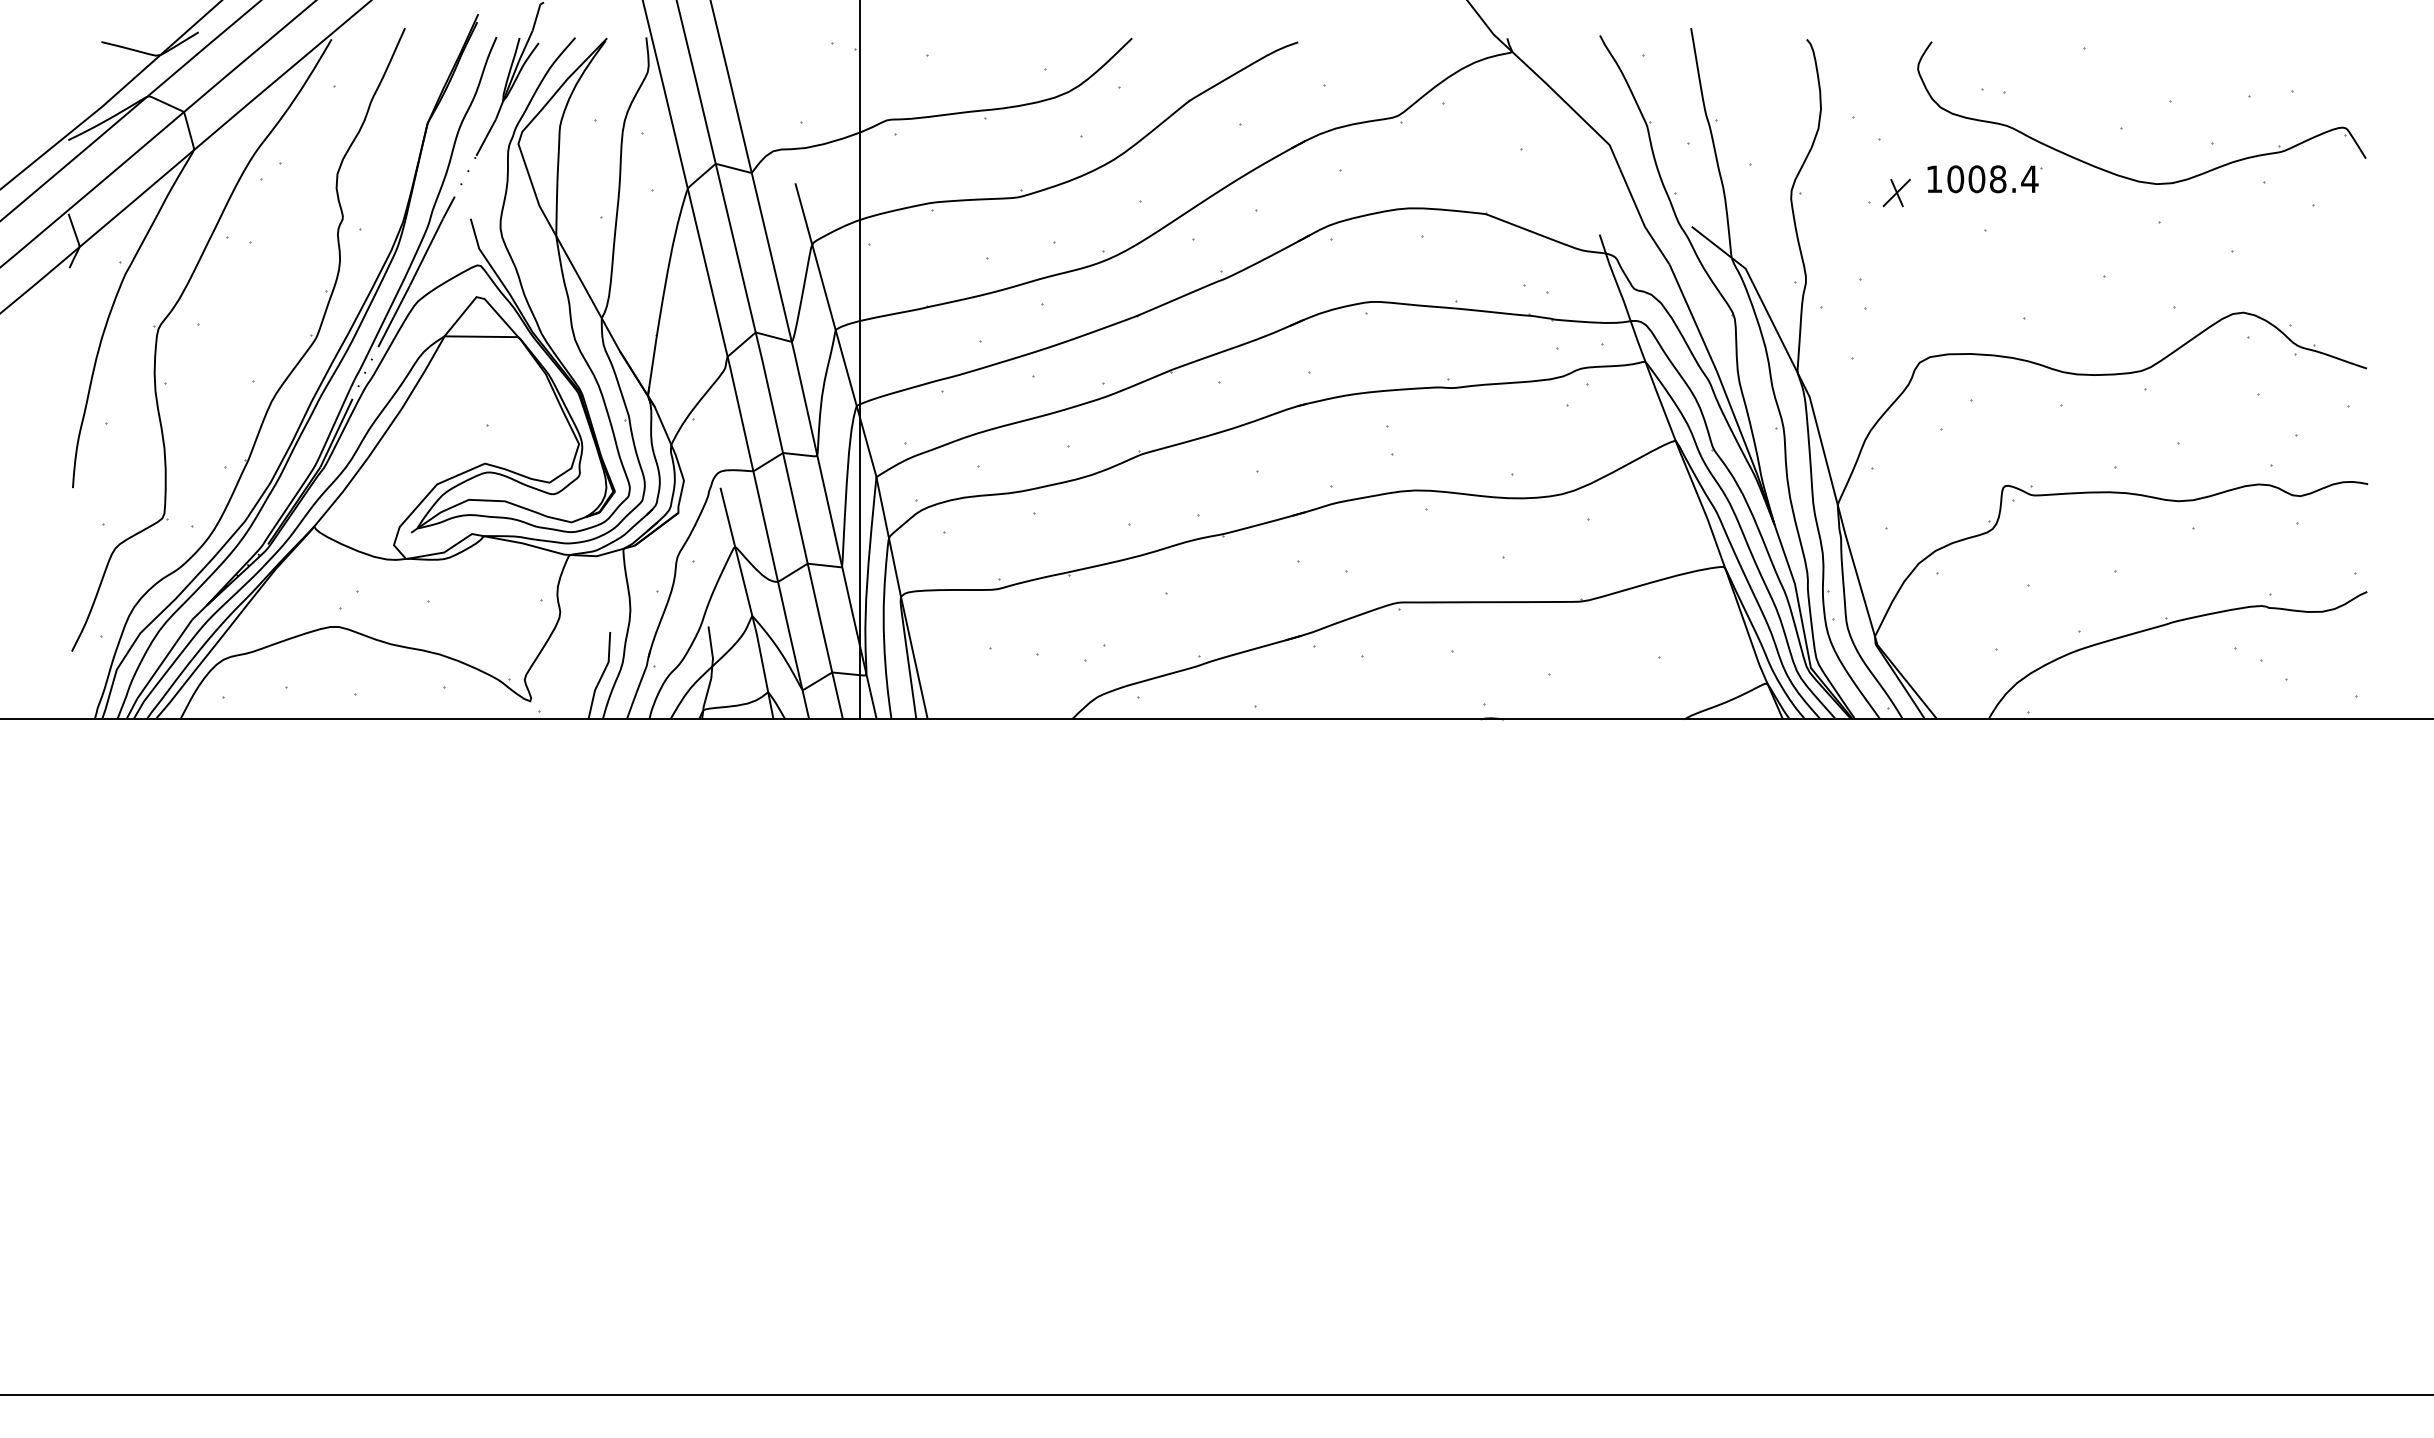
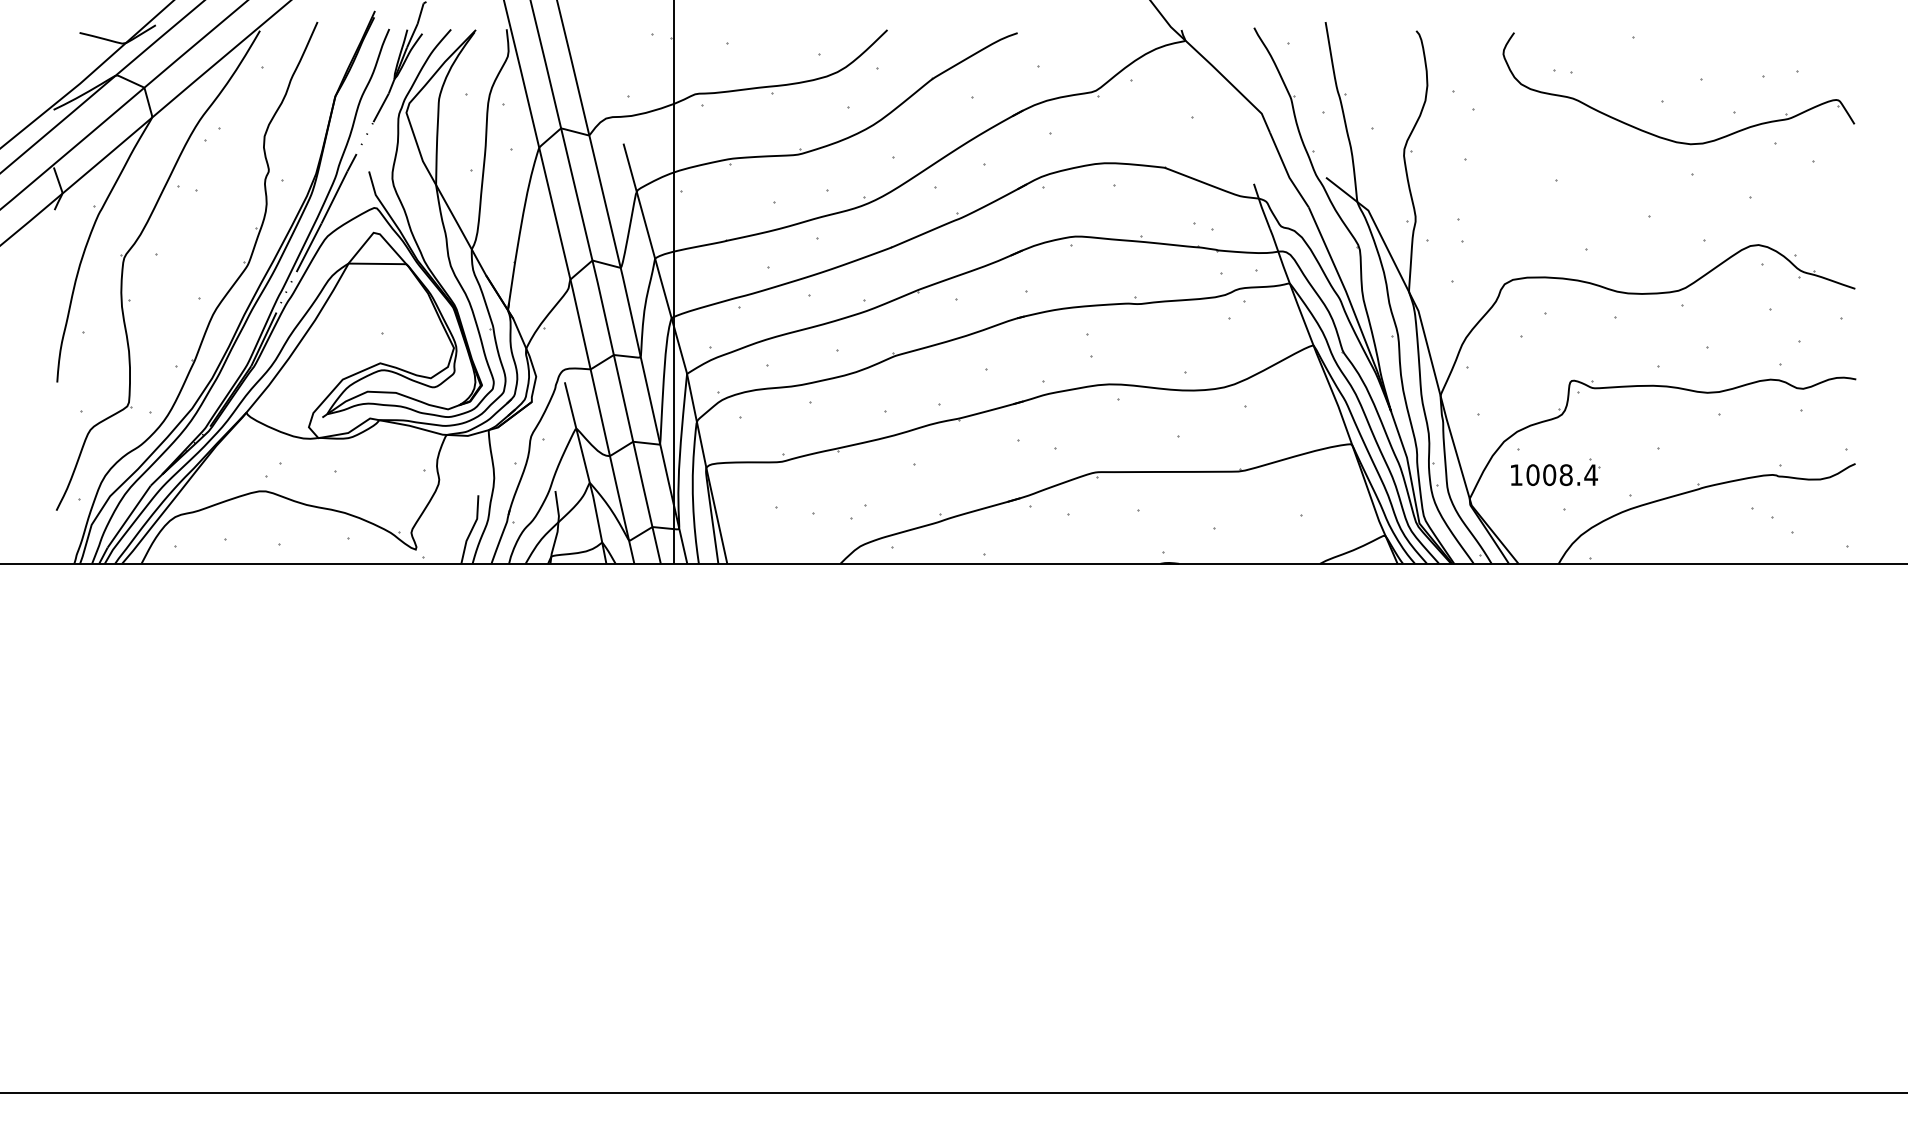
part: (1984, 179) -> (1555, 475), moved
part: (1896, 192) -> (1486, 150), removed

